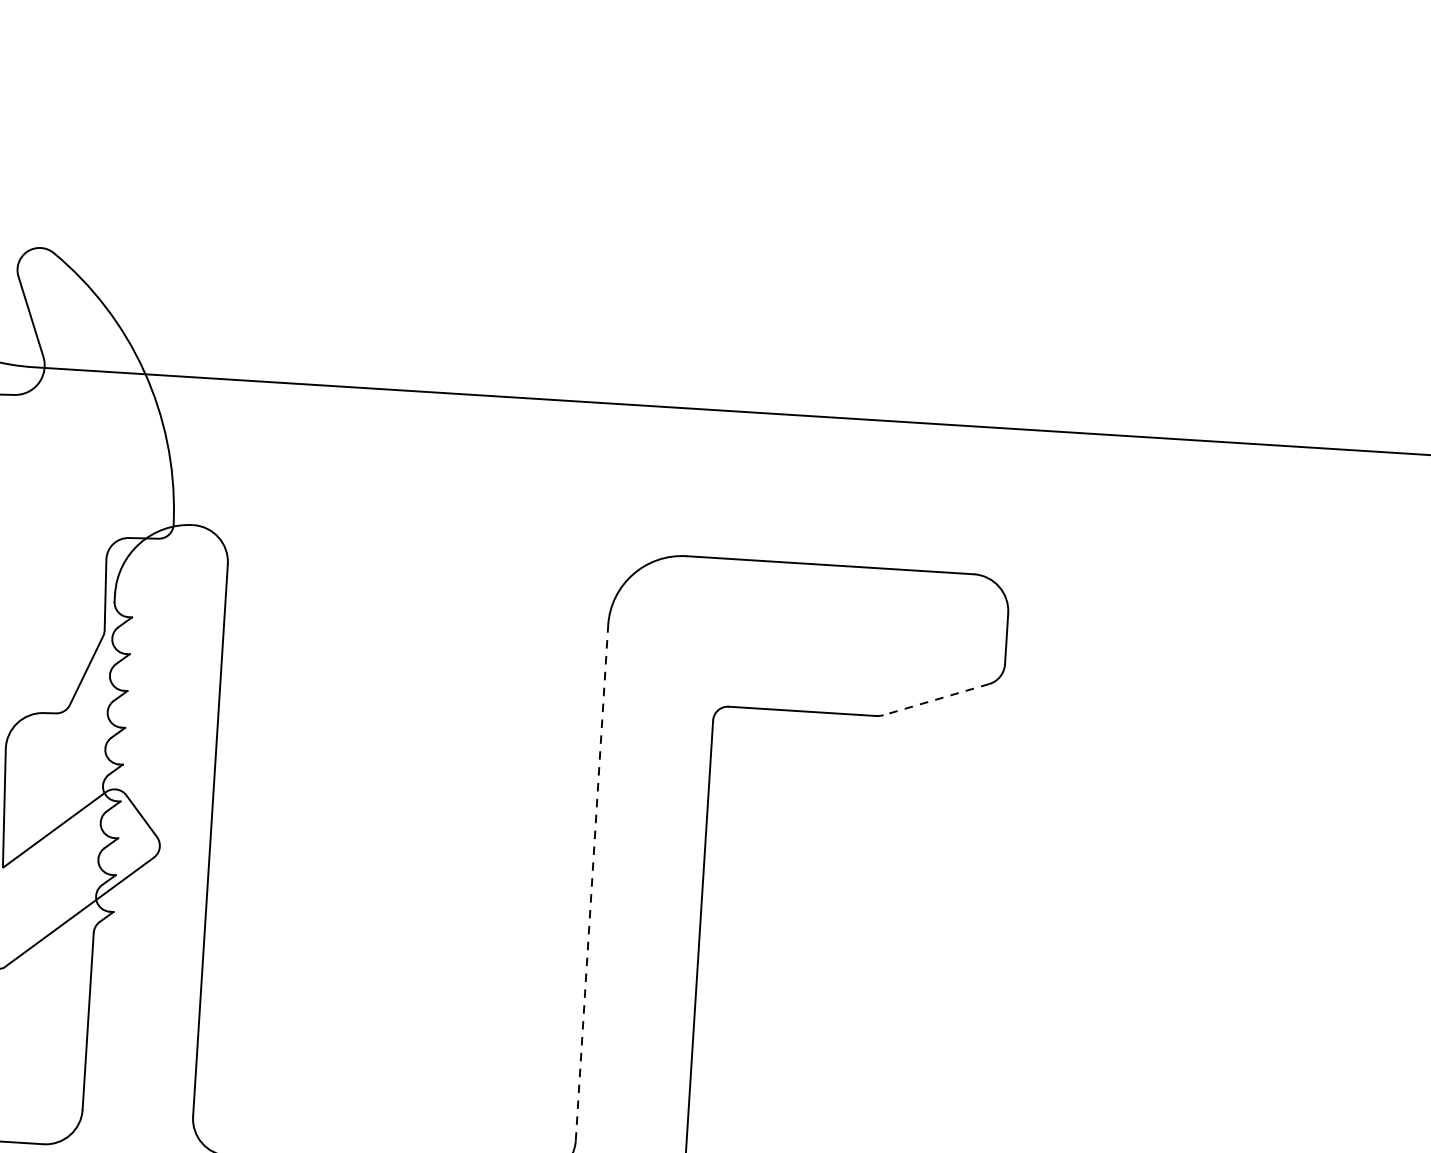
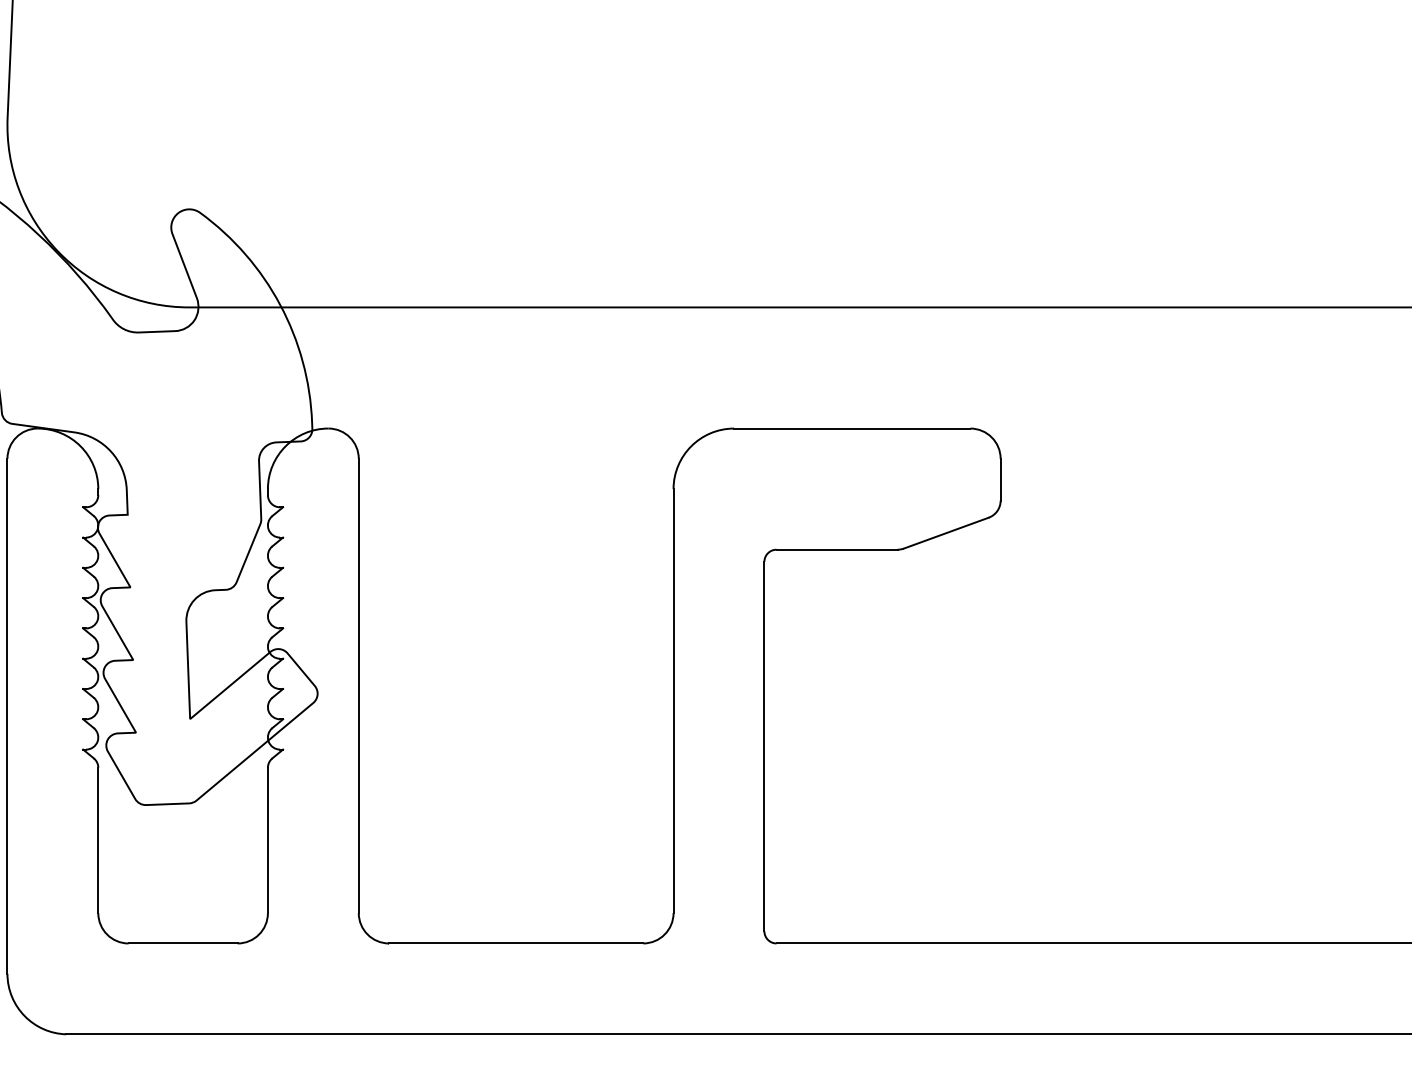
line: (935, 699) -> (945, 533), dashed -> solid
line: (591, 882) -> (673, 700), dashed -> solid

